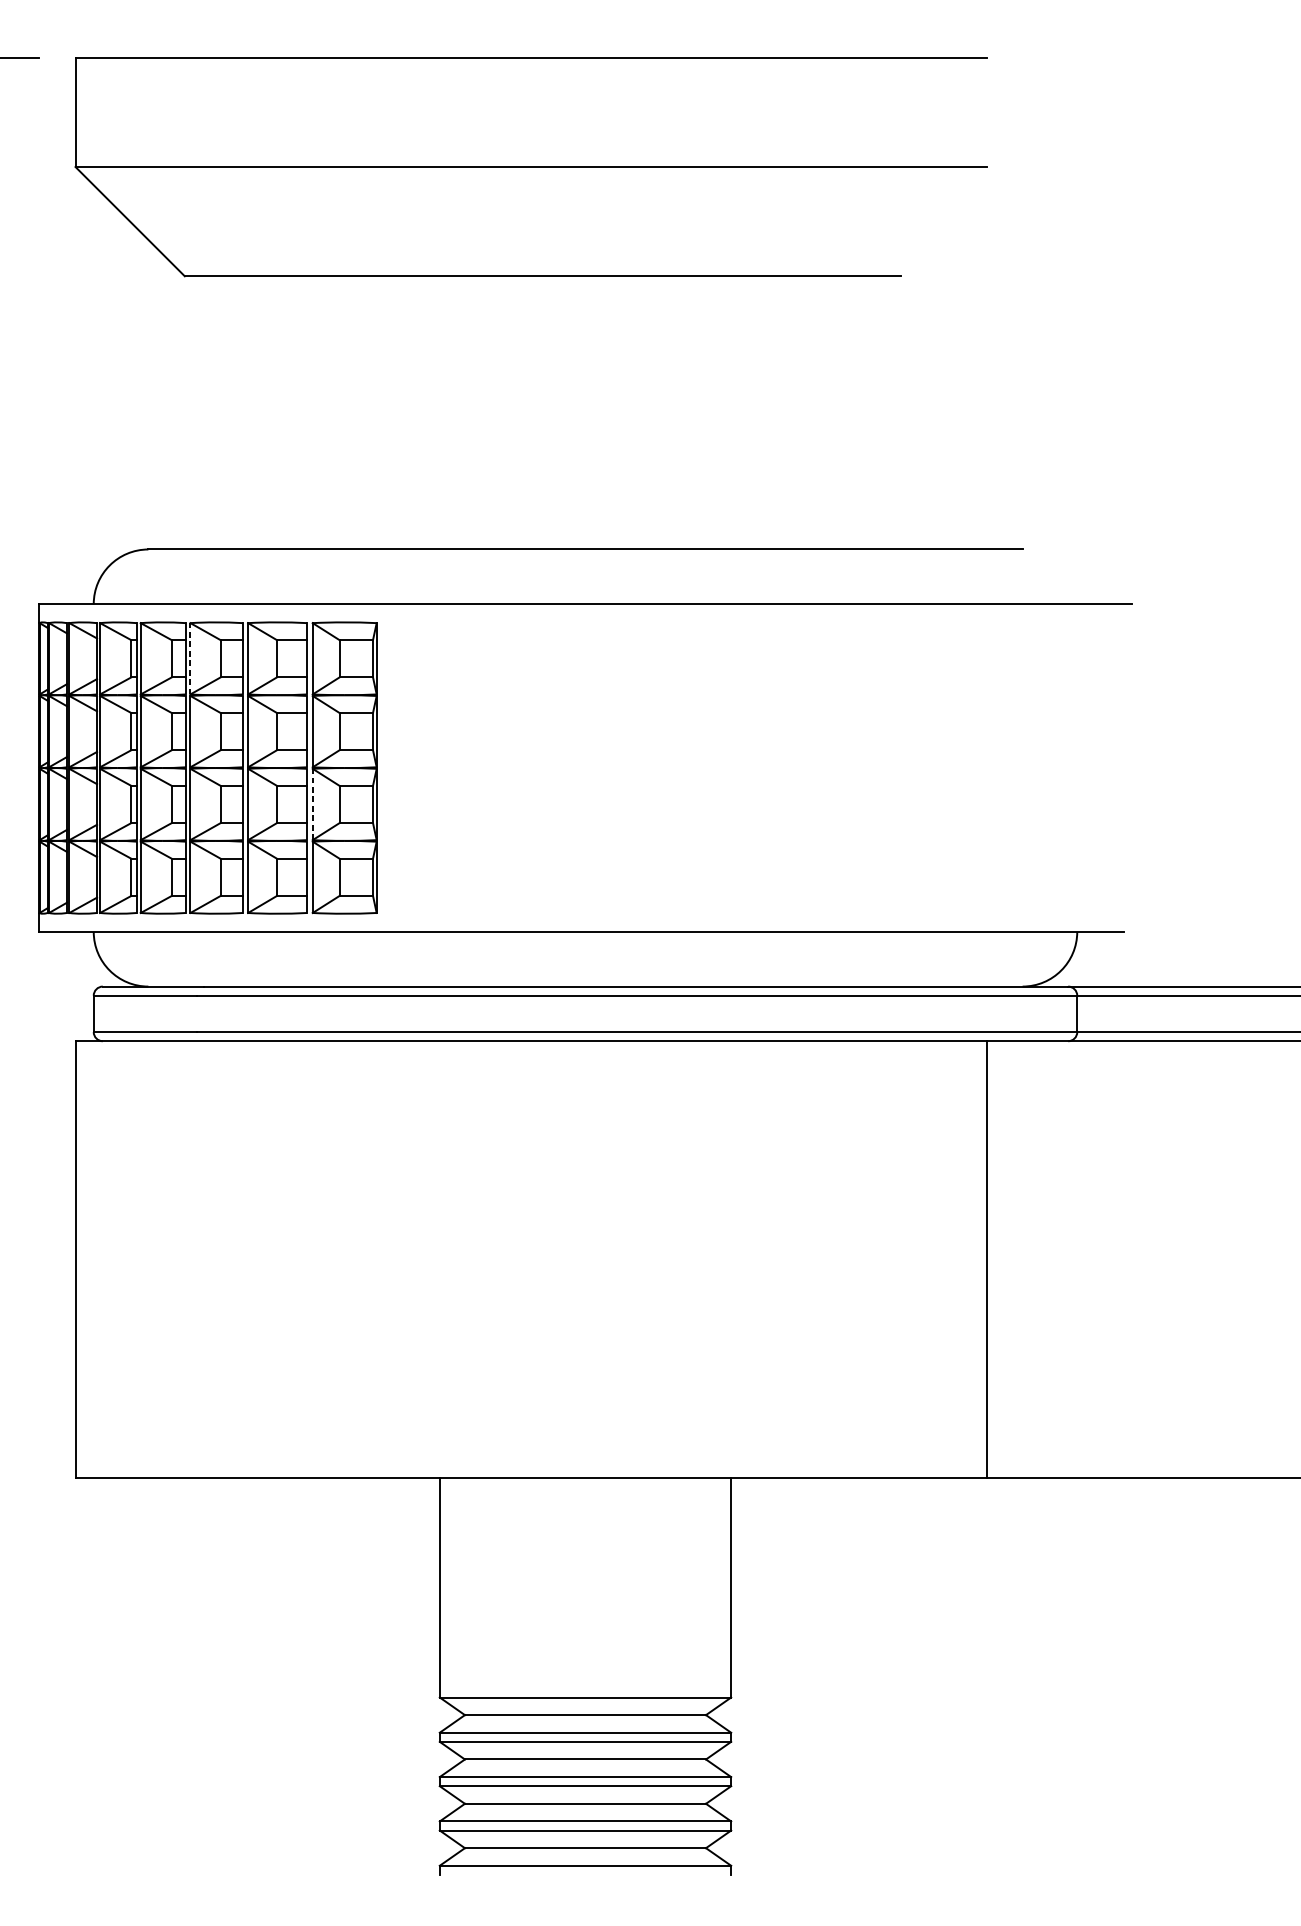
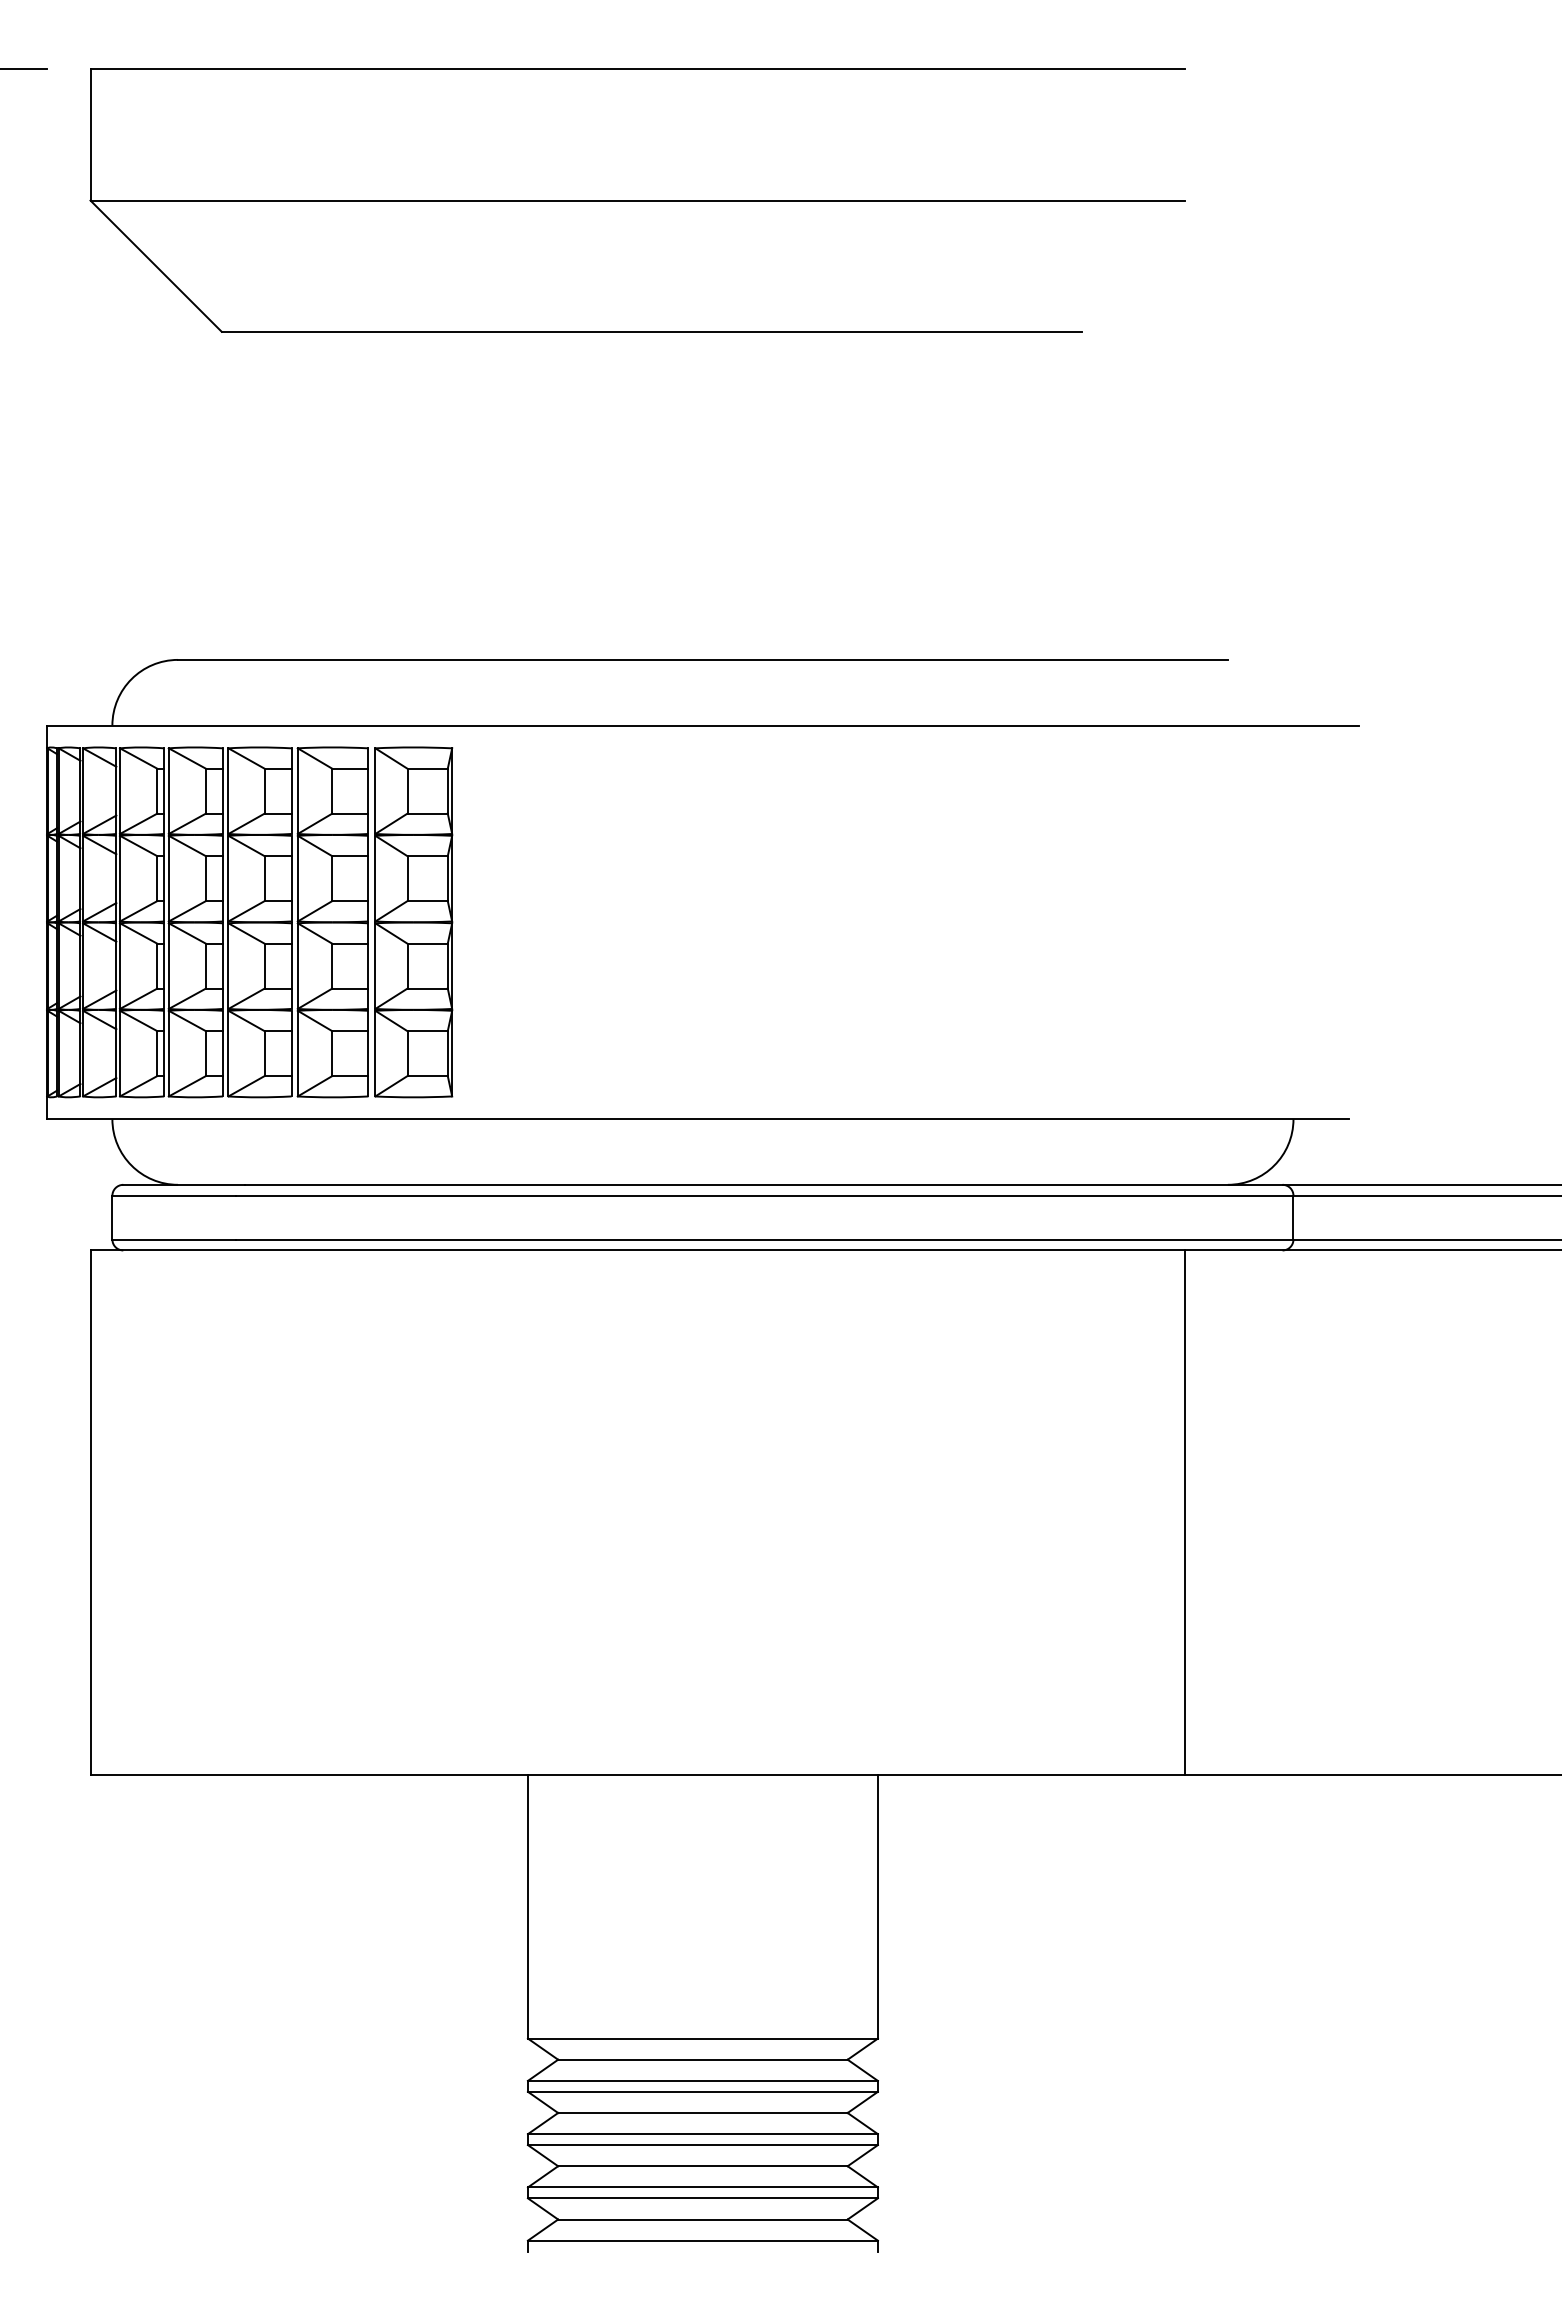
line: (190, 659) -> (228, 791), dashed -> solid
line: (312, 804) -> (375, 966), dashed -> solid

